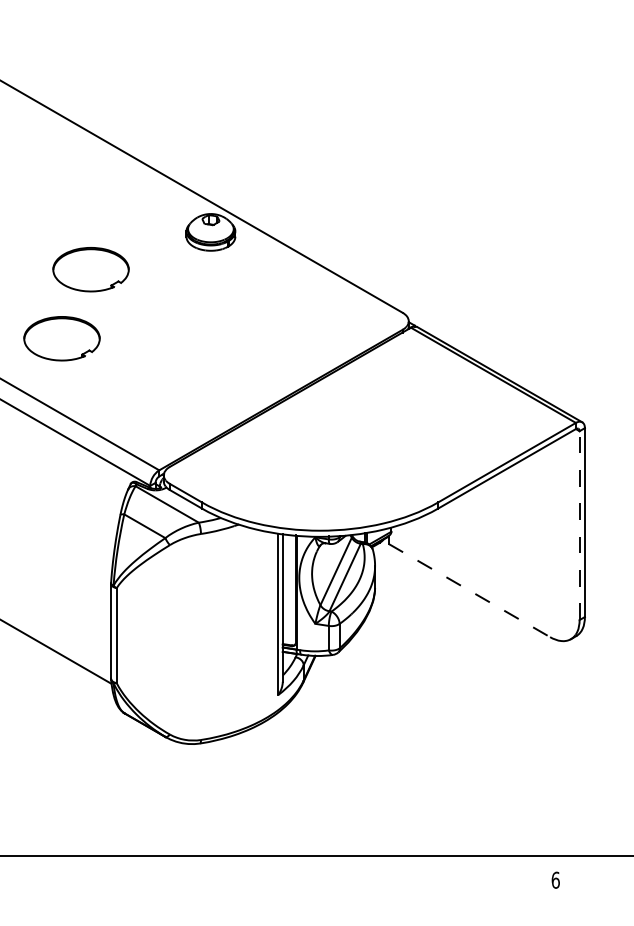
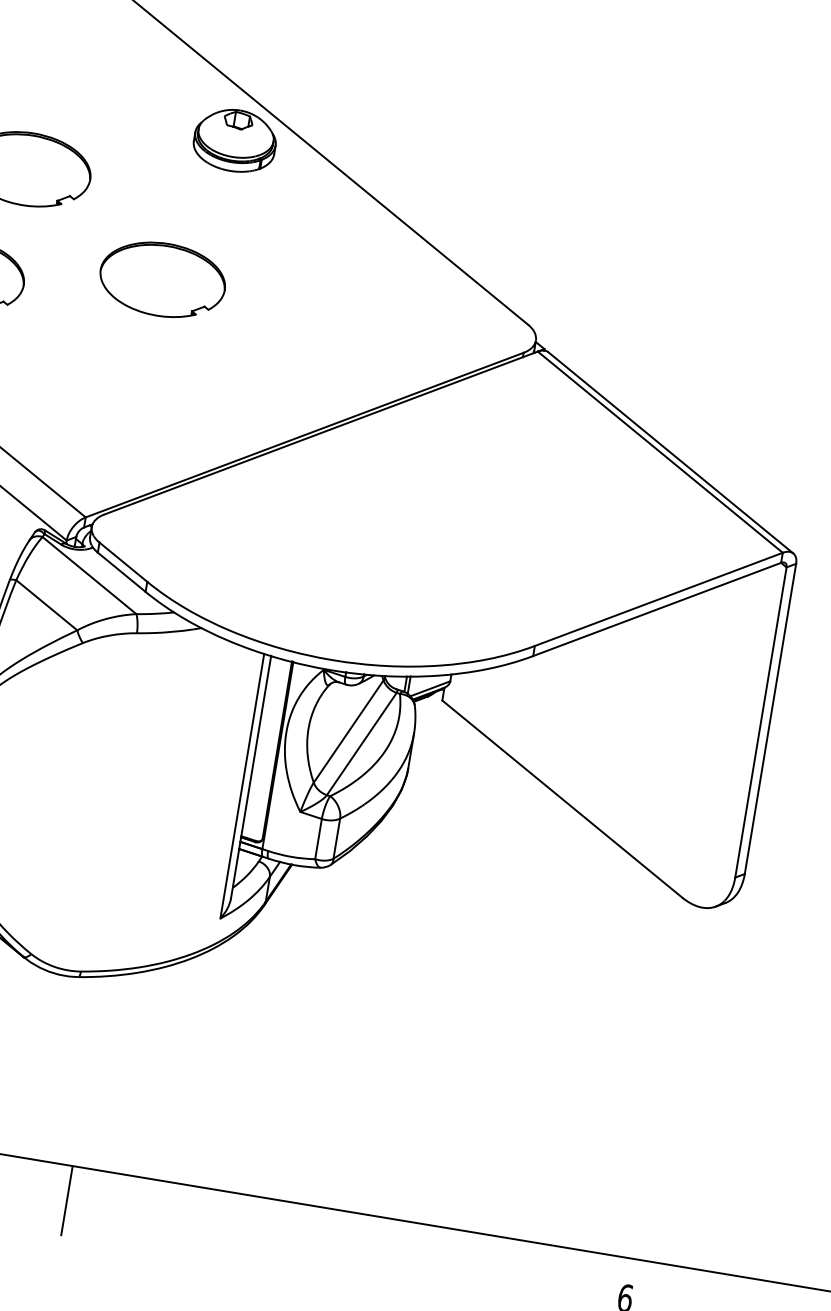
part: (181, 321) -> (162, 279), added
line: (579, 525) -> (760, 722), dashed -> solid
line: (469, 590) -> (562, 799), dashed -> solid
line: (215, 877) -> (67, 1201), added

